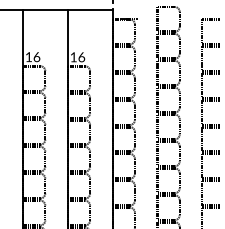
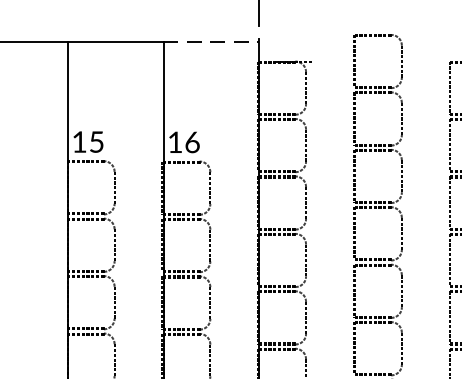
line: (91, 10) -> (213, 42), solid -> dashed
text: (36, 56) -> (95, 140), 16 -> 15

